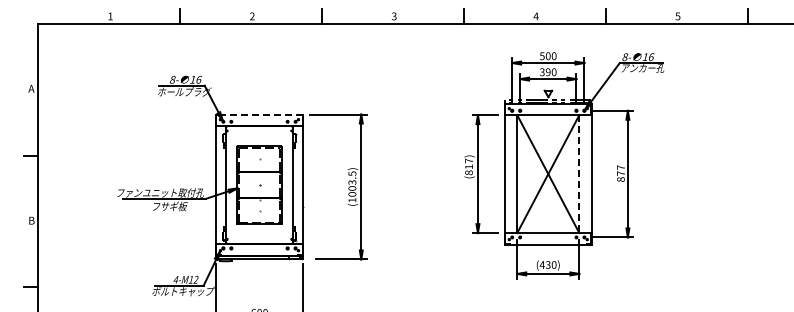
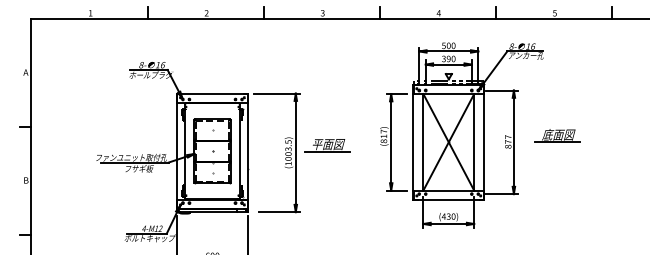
line: (259, 114) -> (212, 93), dashed -> solid
part: (681, 165) -> (557, 135), added
line: (579, 174) -> (474, 142), dashed -> solid
part: (399, 177) -> (327, 145), added

